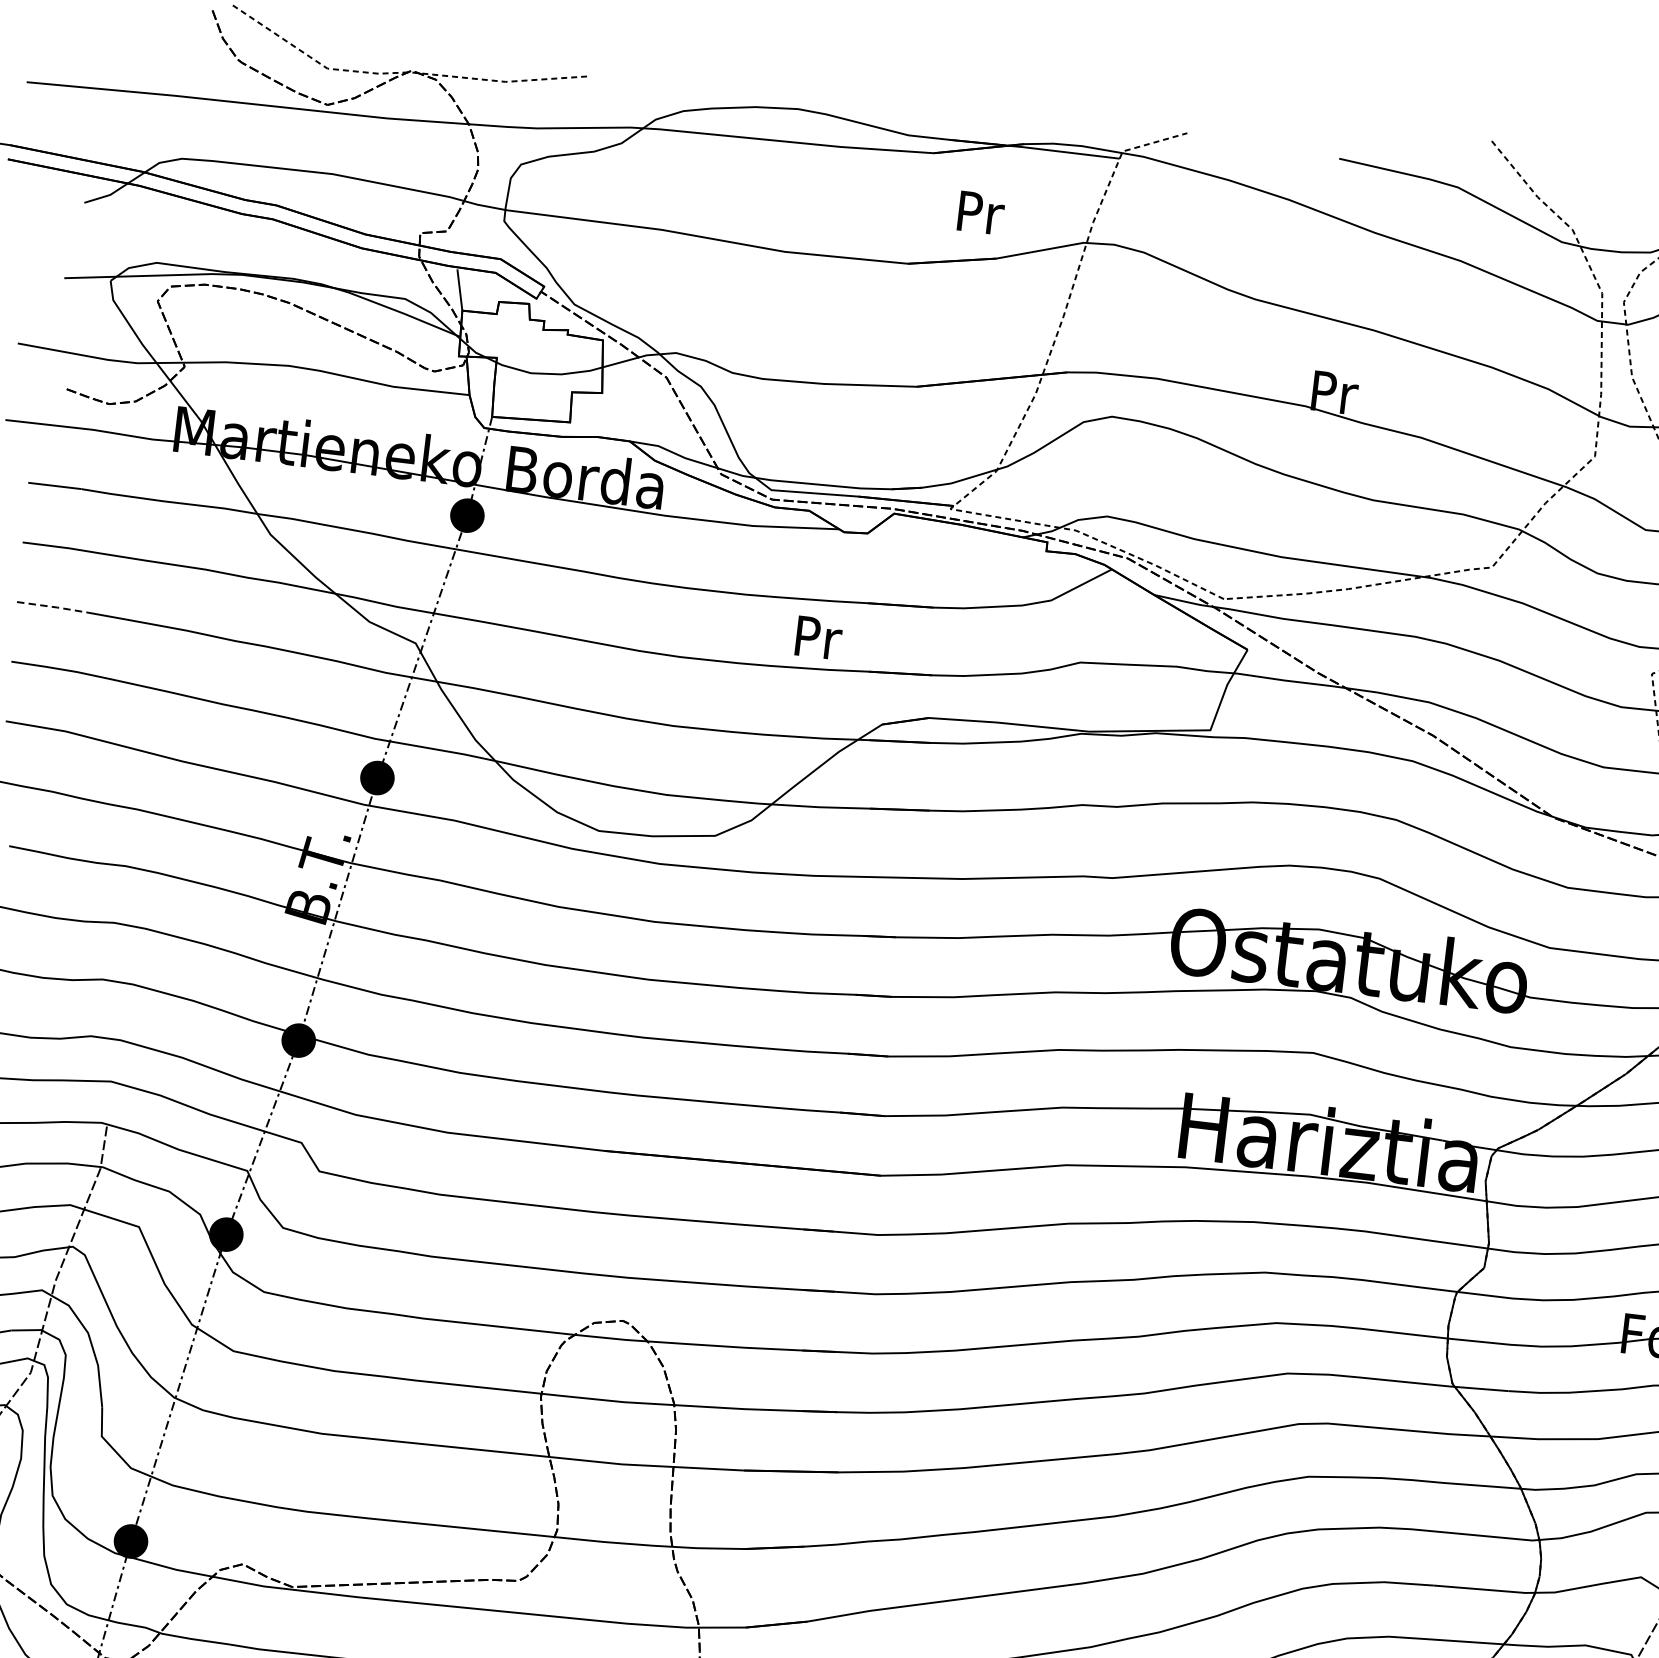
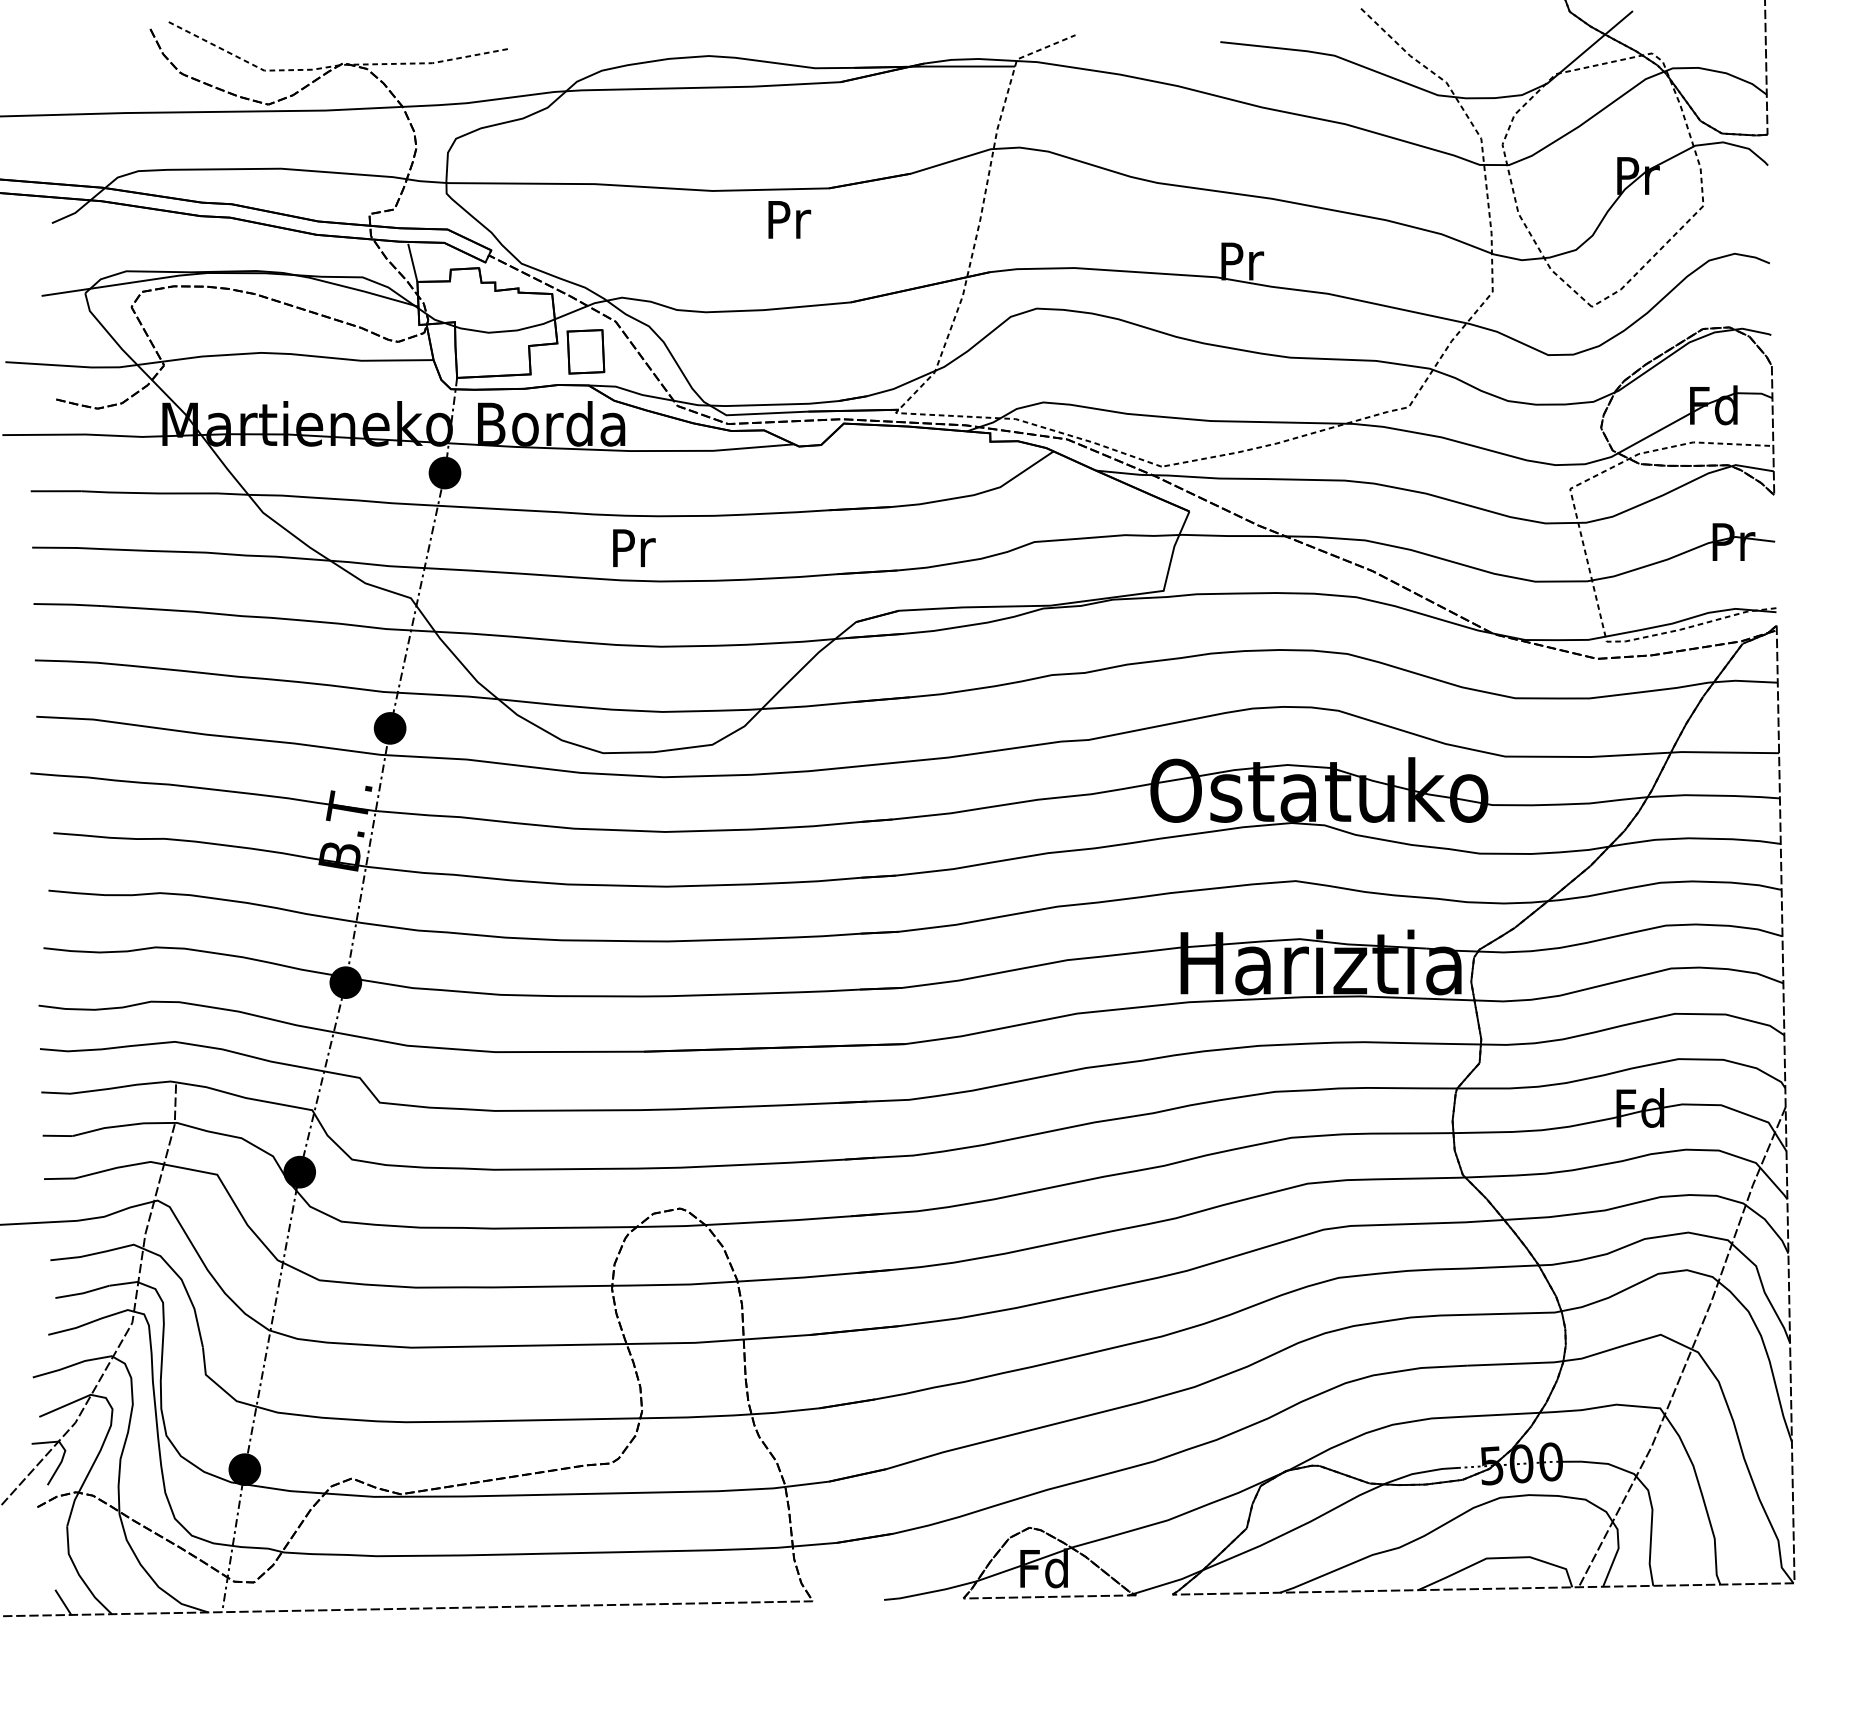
text: (981, 212) -> (789, 219), moved
part: (630, 405) -> (585, 351), added
line: (53, 606) -> (68, 604), dashed -> solid
text: (819, 637) -> (634, 547), moved

